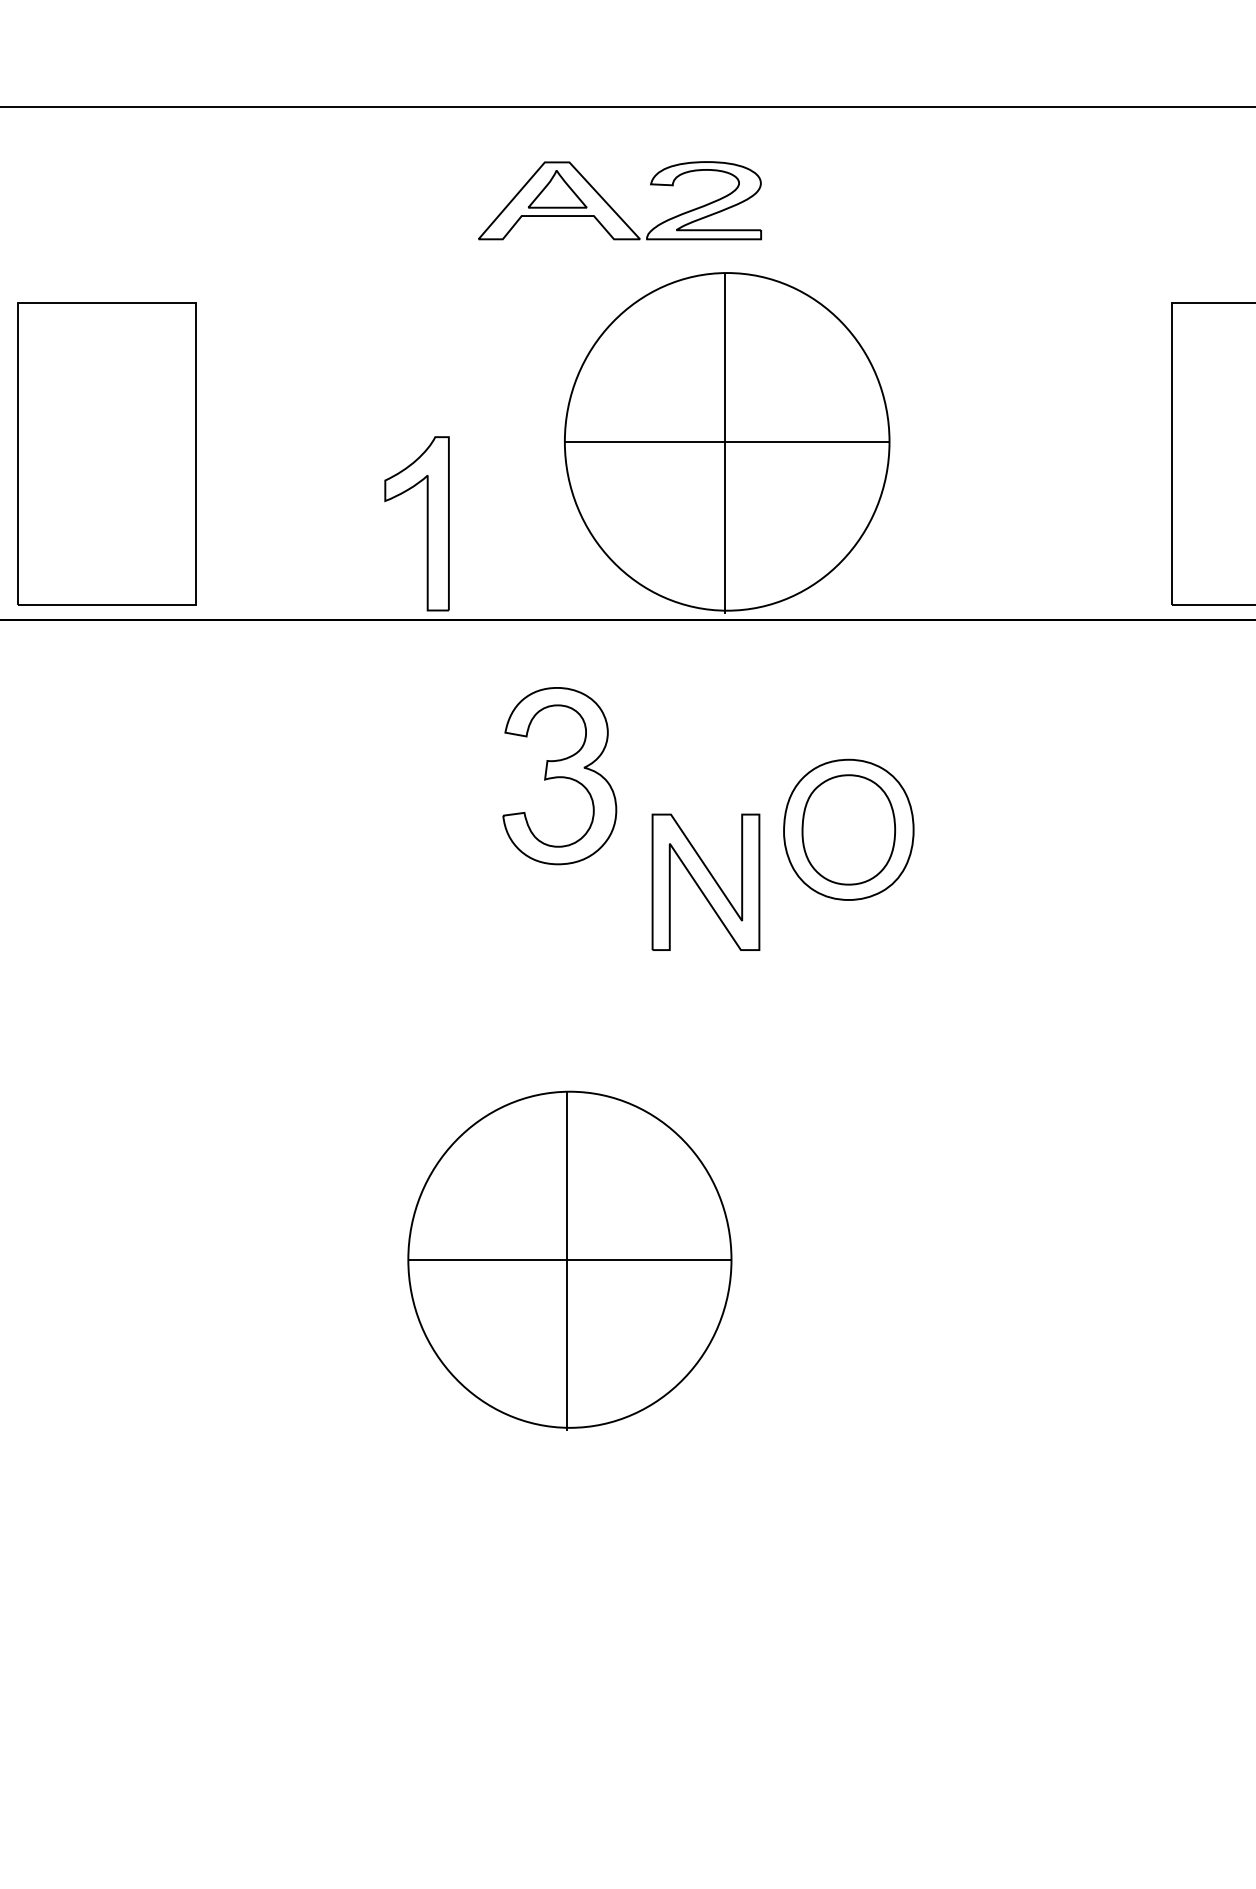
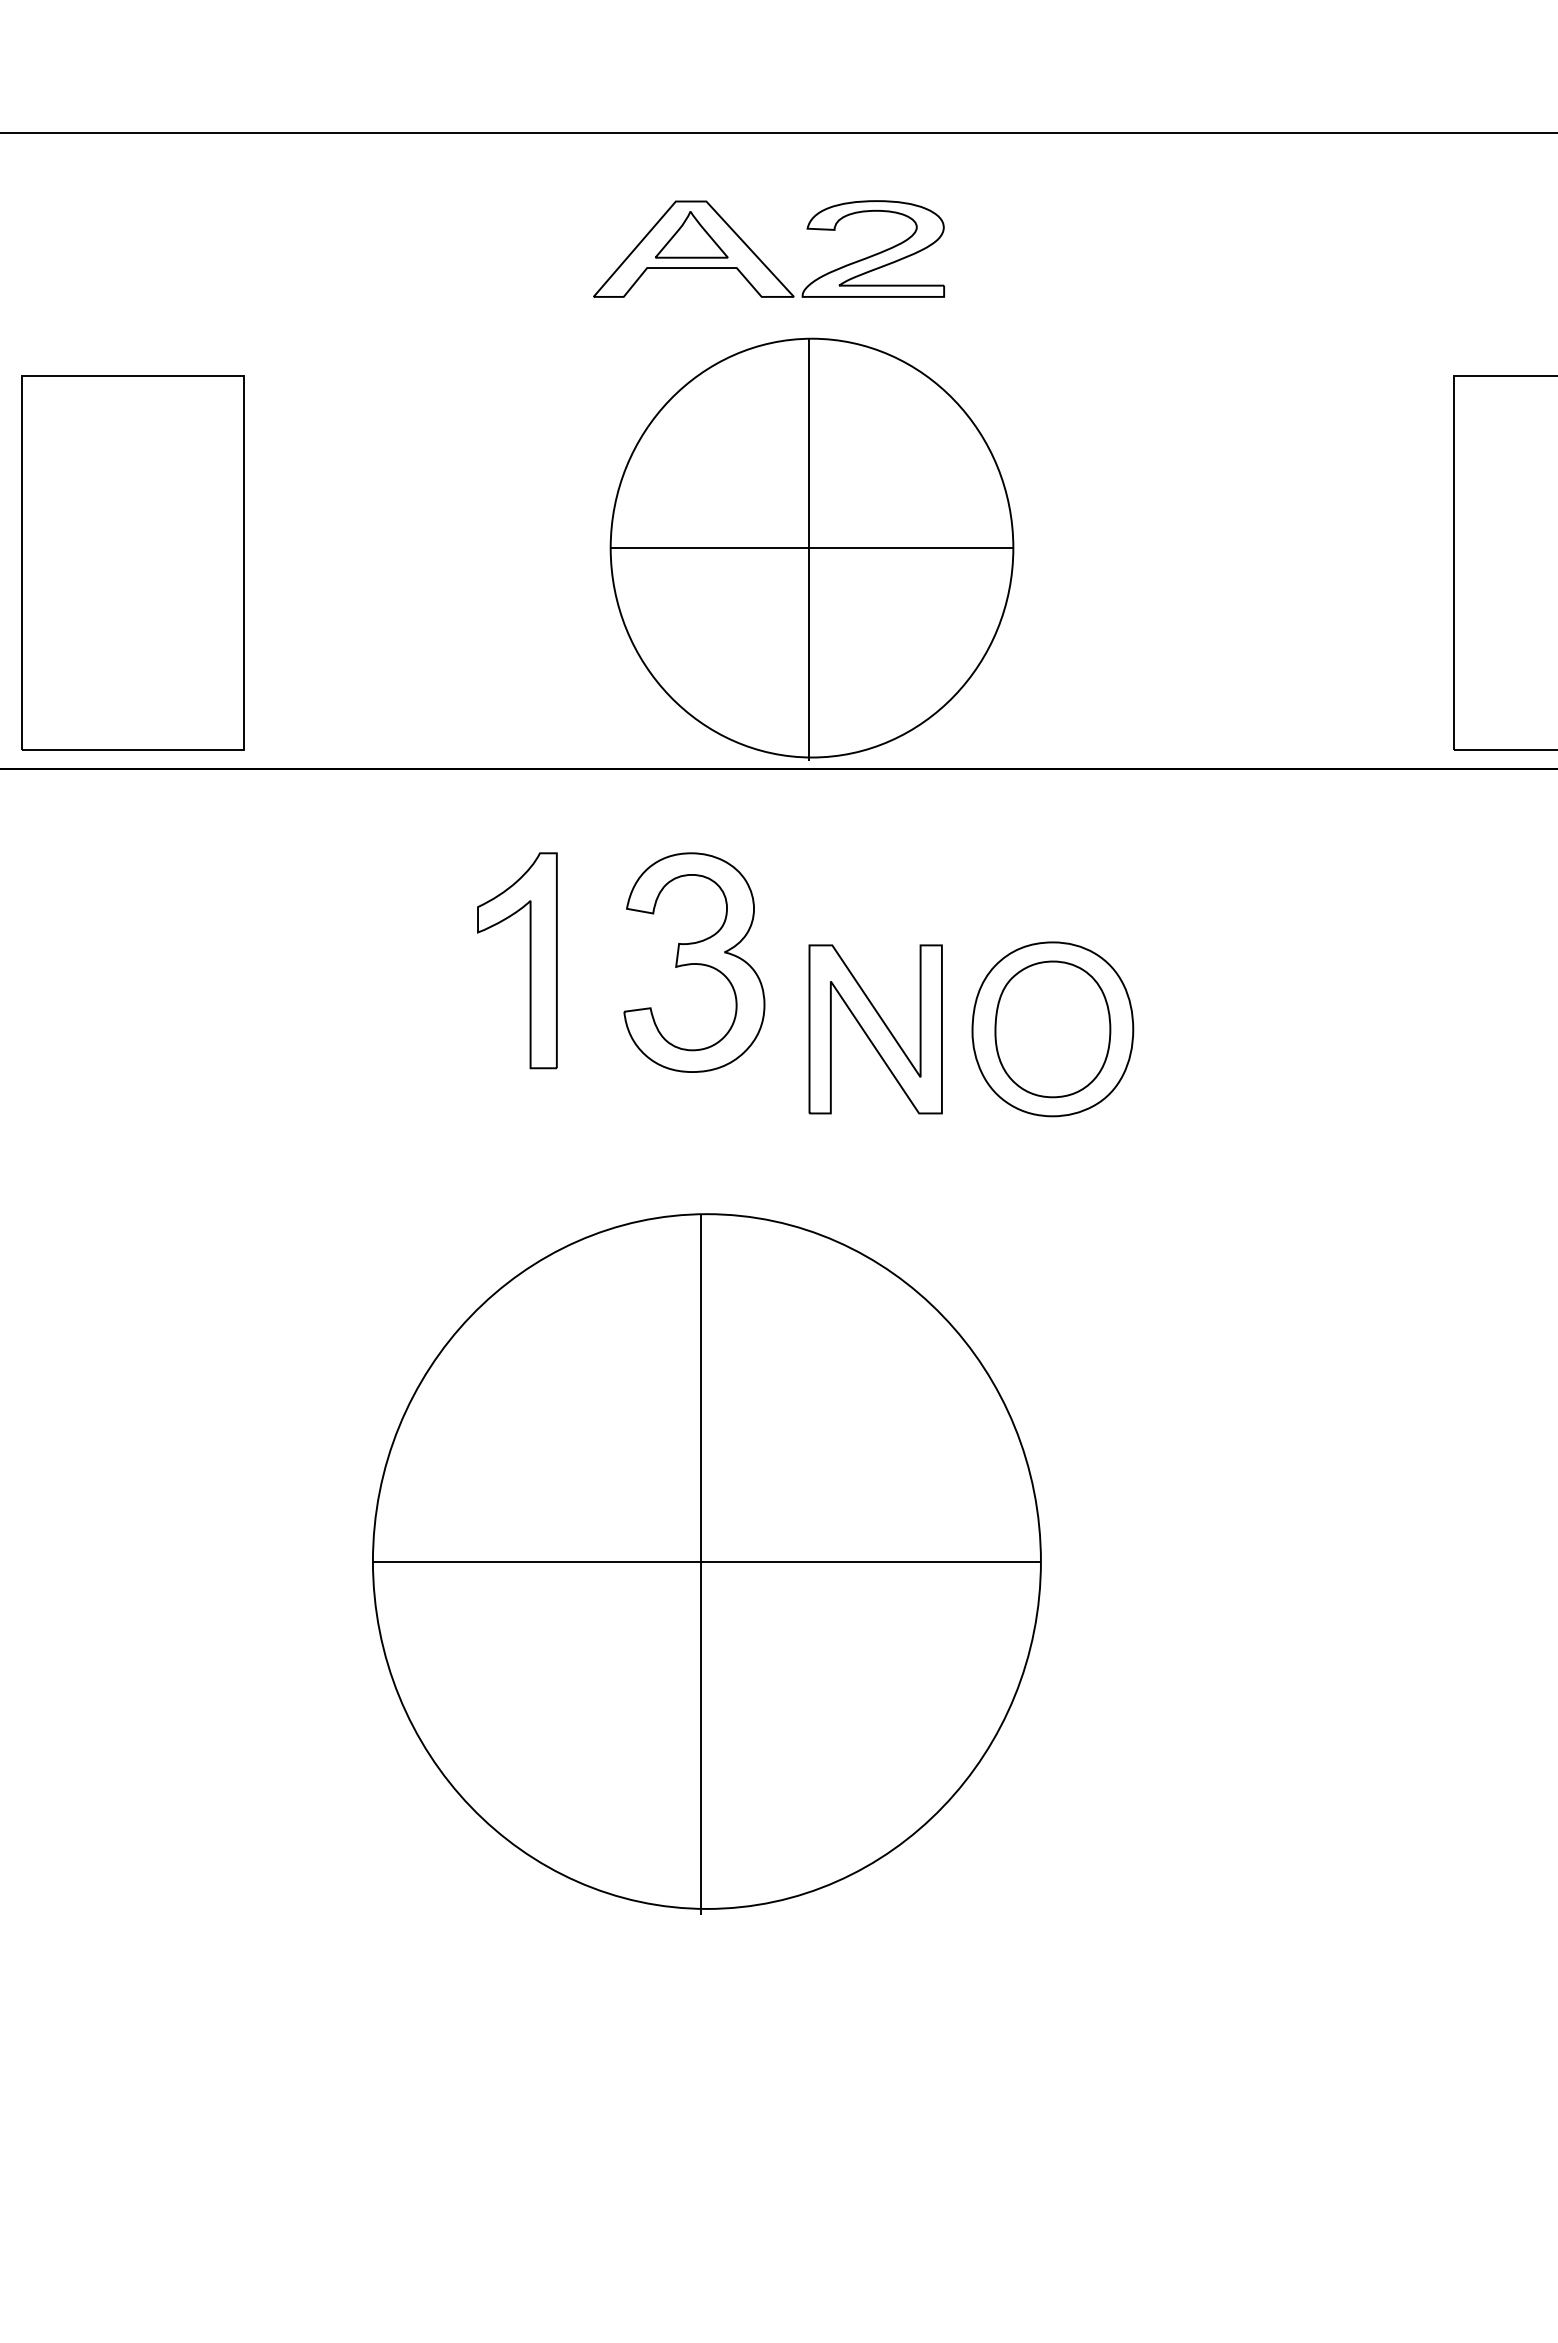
part: (726, 442) -> (811, 548), moved
part: (426, 523) -> (529, 960), moved
part: (705, 882) -> (875, 1029), moved
part: (569, 1260) -> (706, 1563), size x1.67

